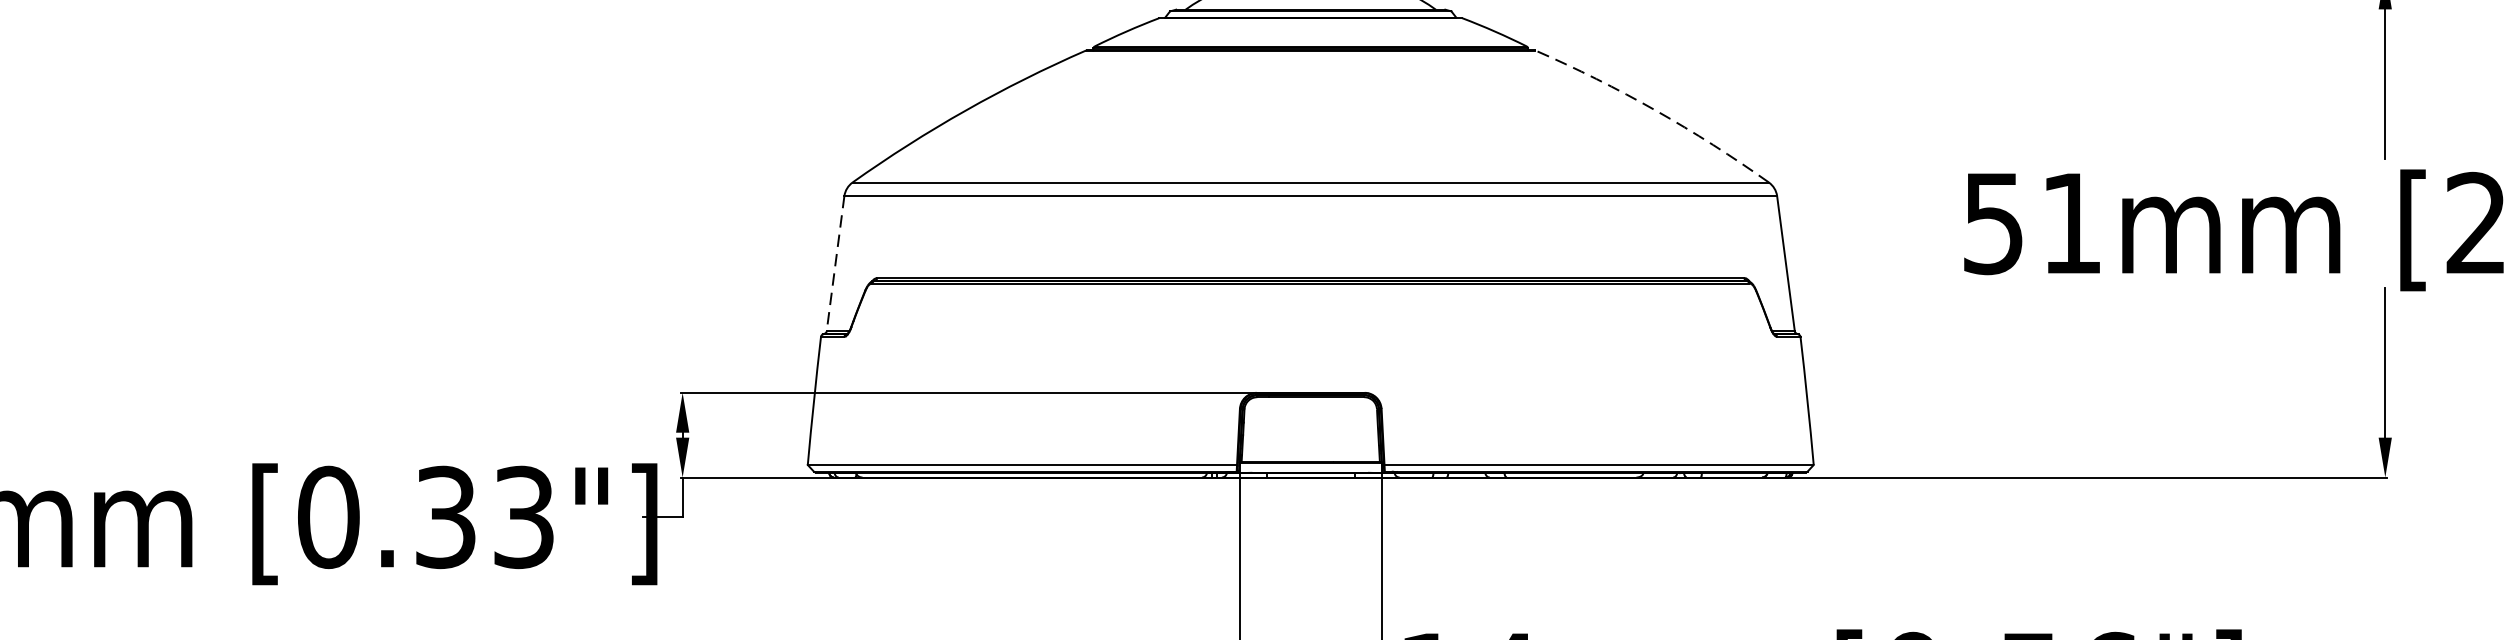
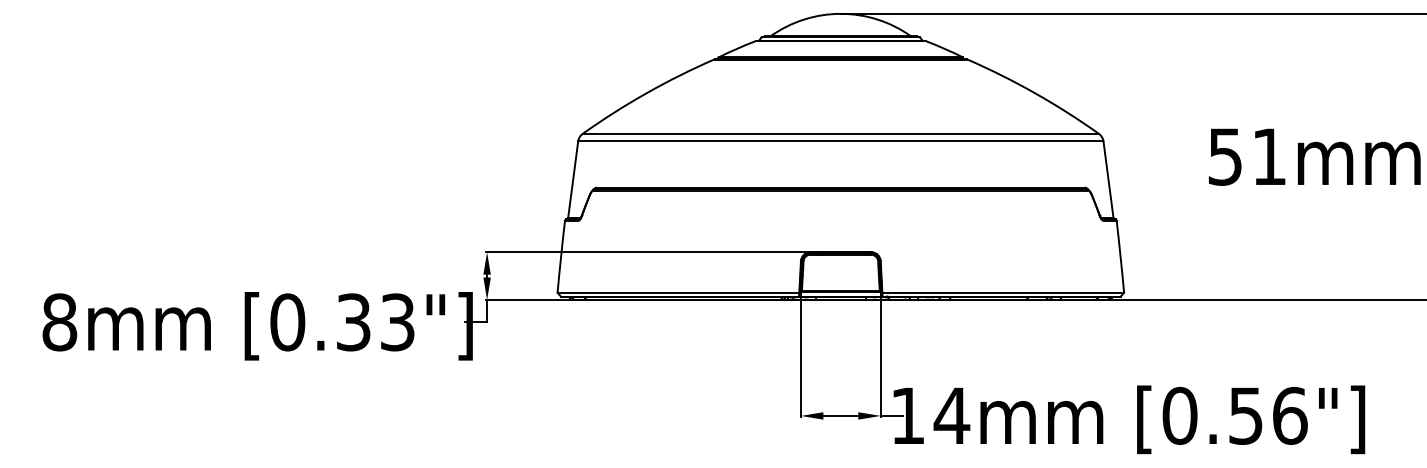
arc: (1656, 110) -> (1035, 93), dashed -> solid
line: (836, 263) -> (573, 179), dashed -> solid

